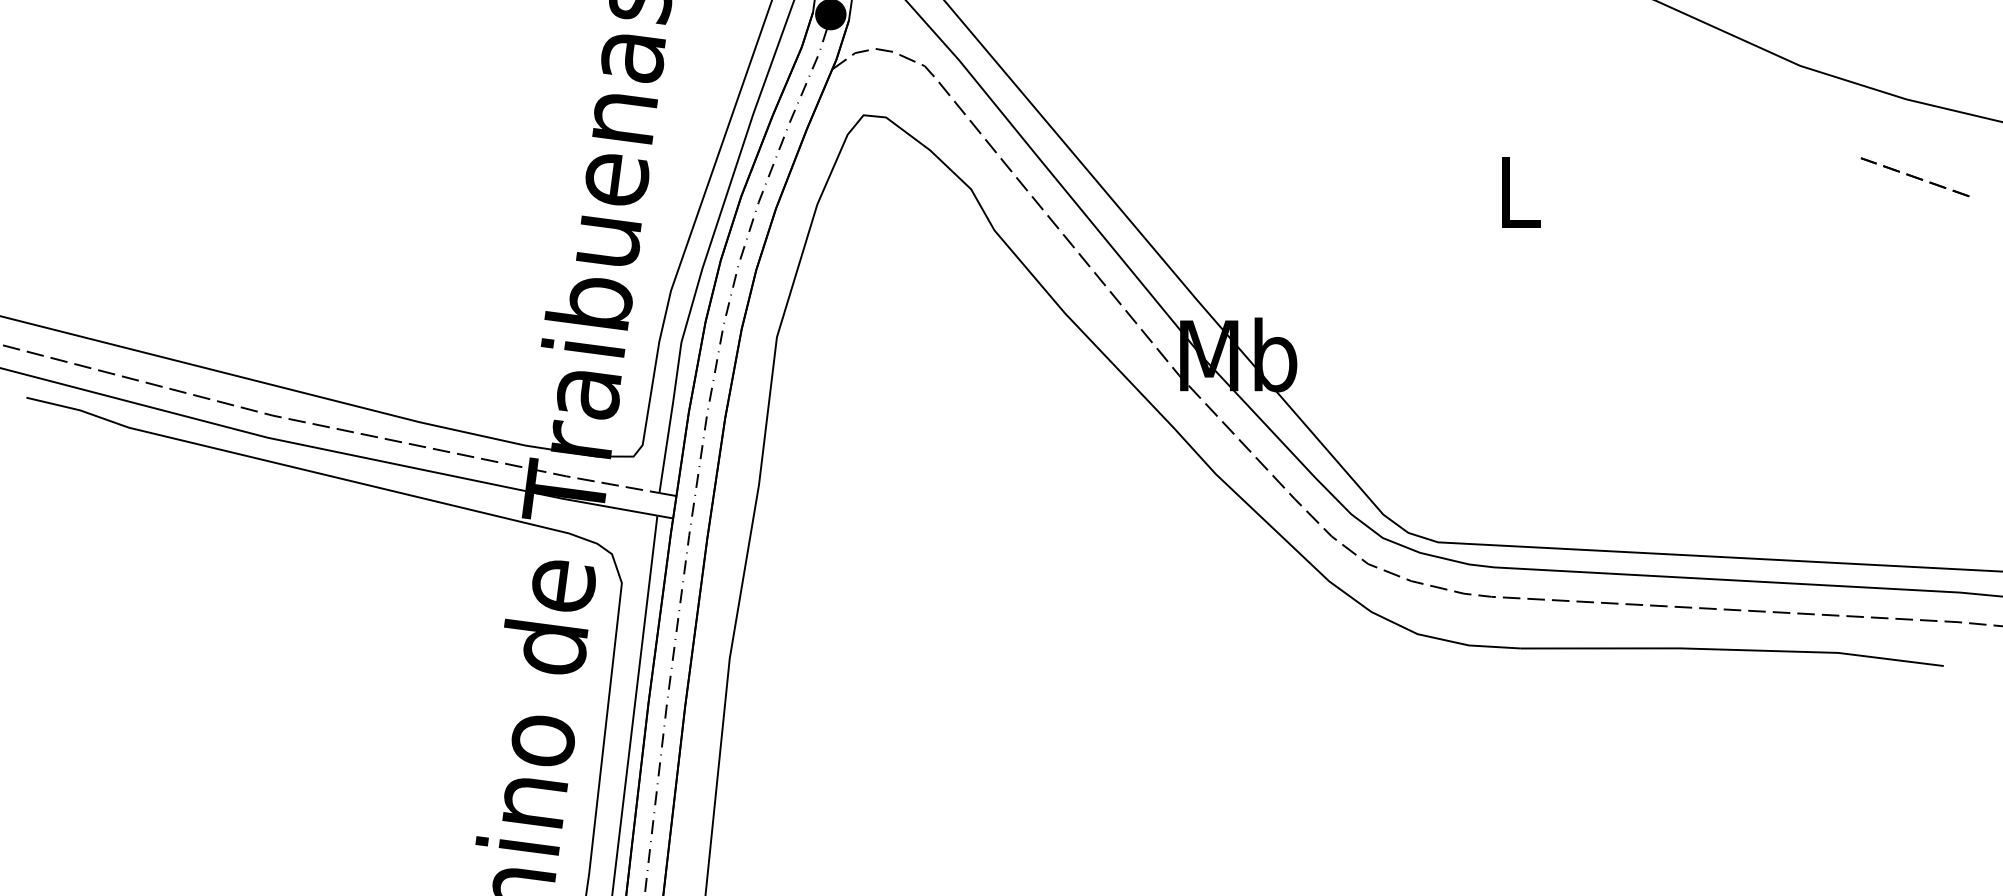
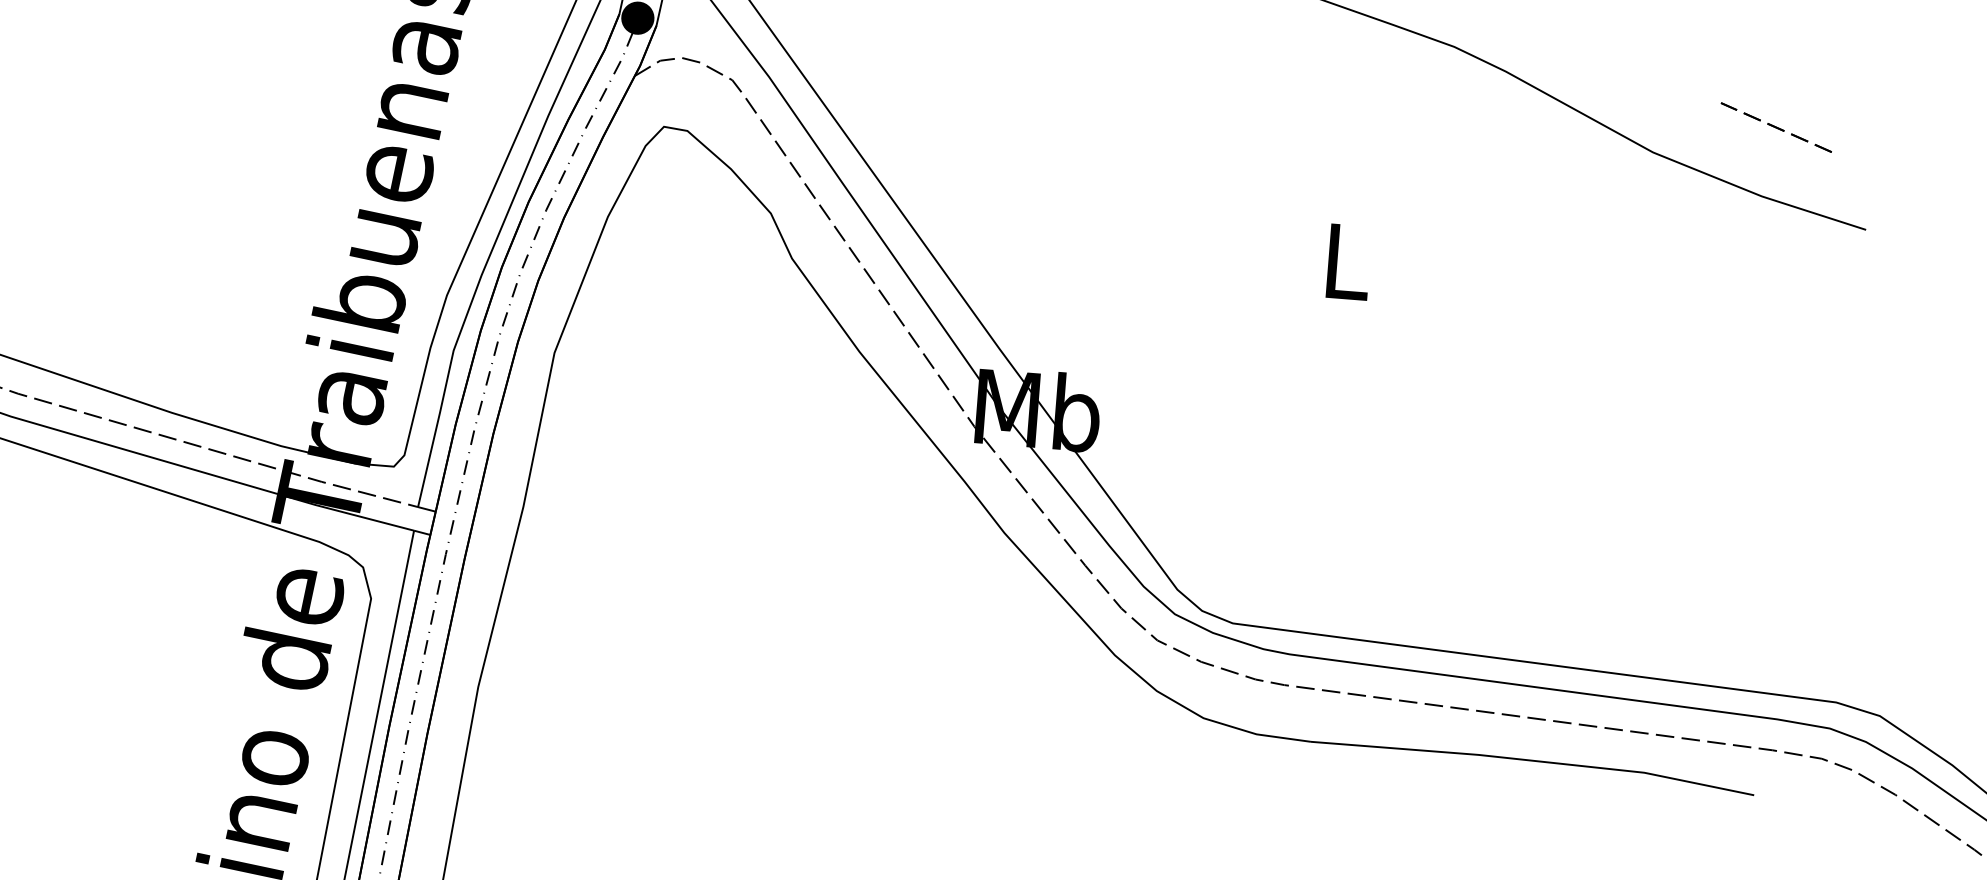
part: (1914, 177) -> (1775, 127), moved

